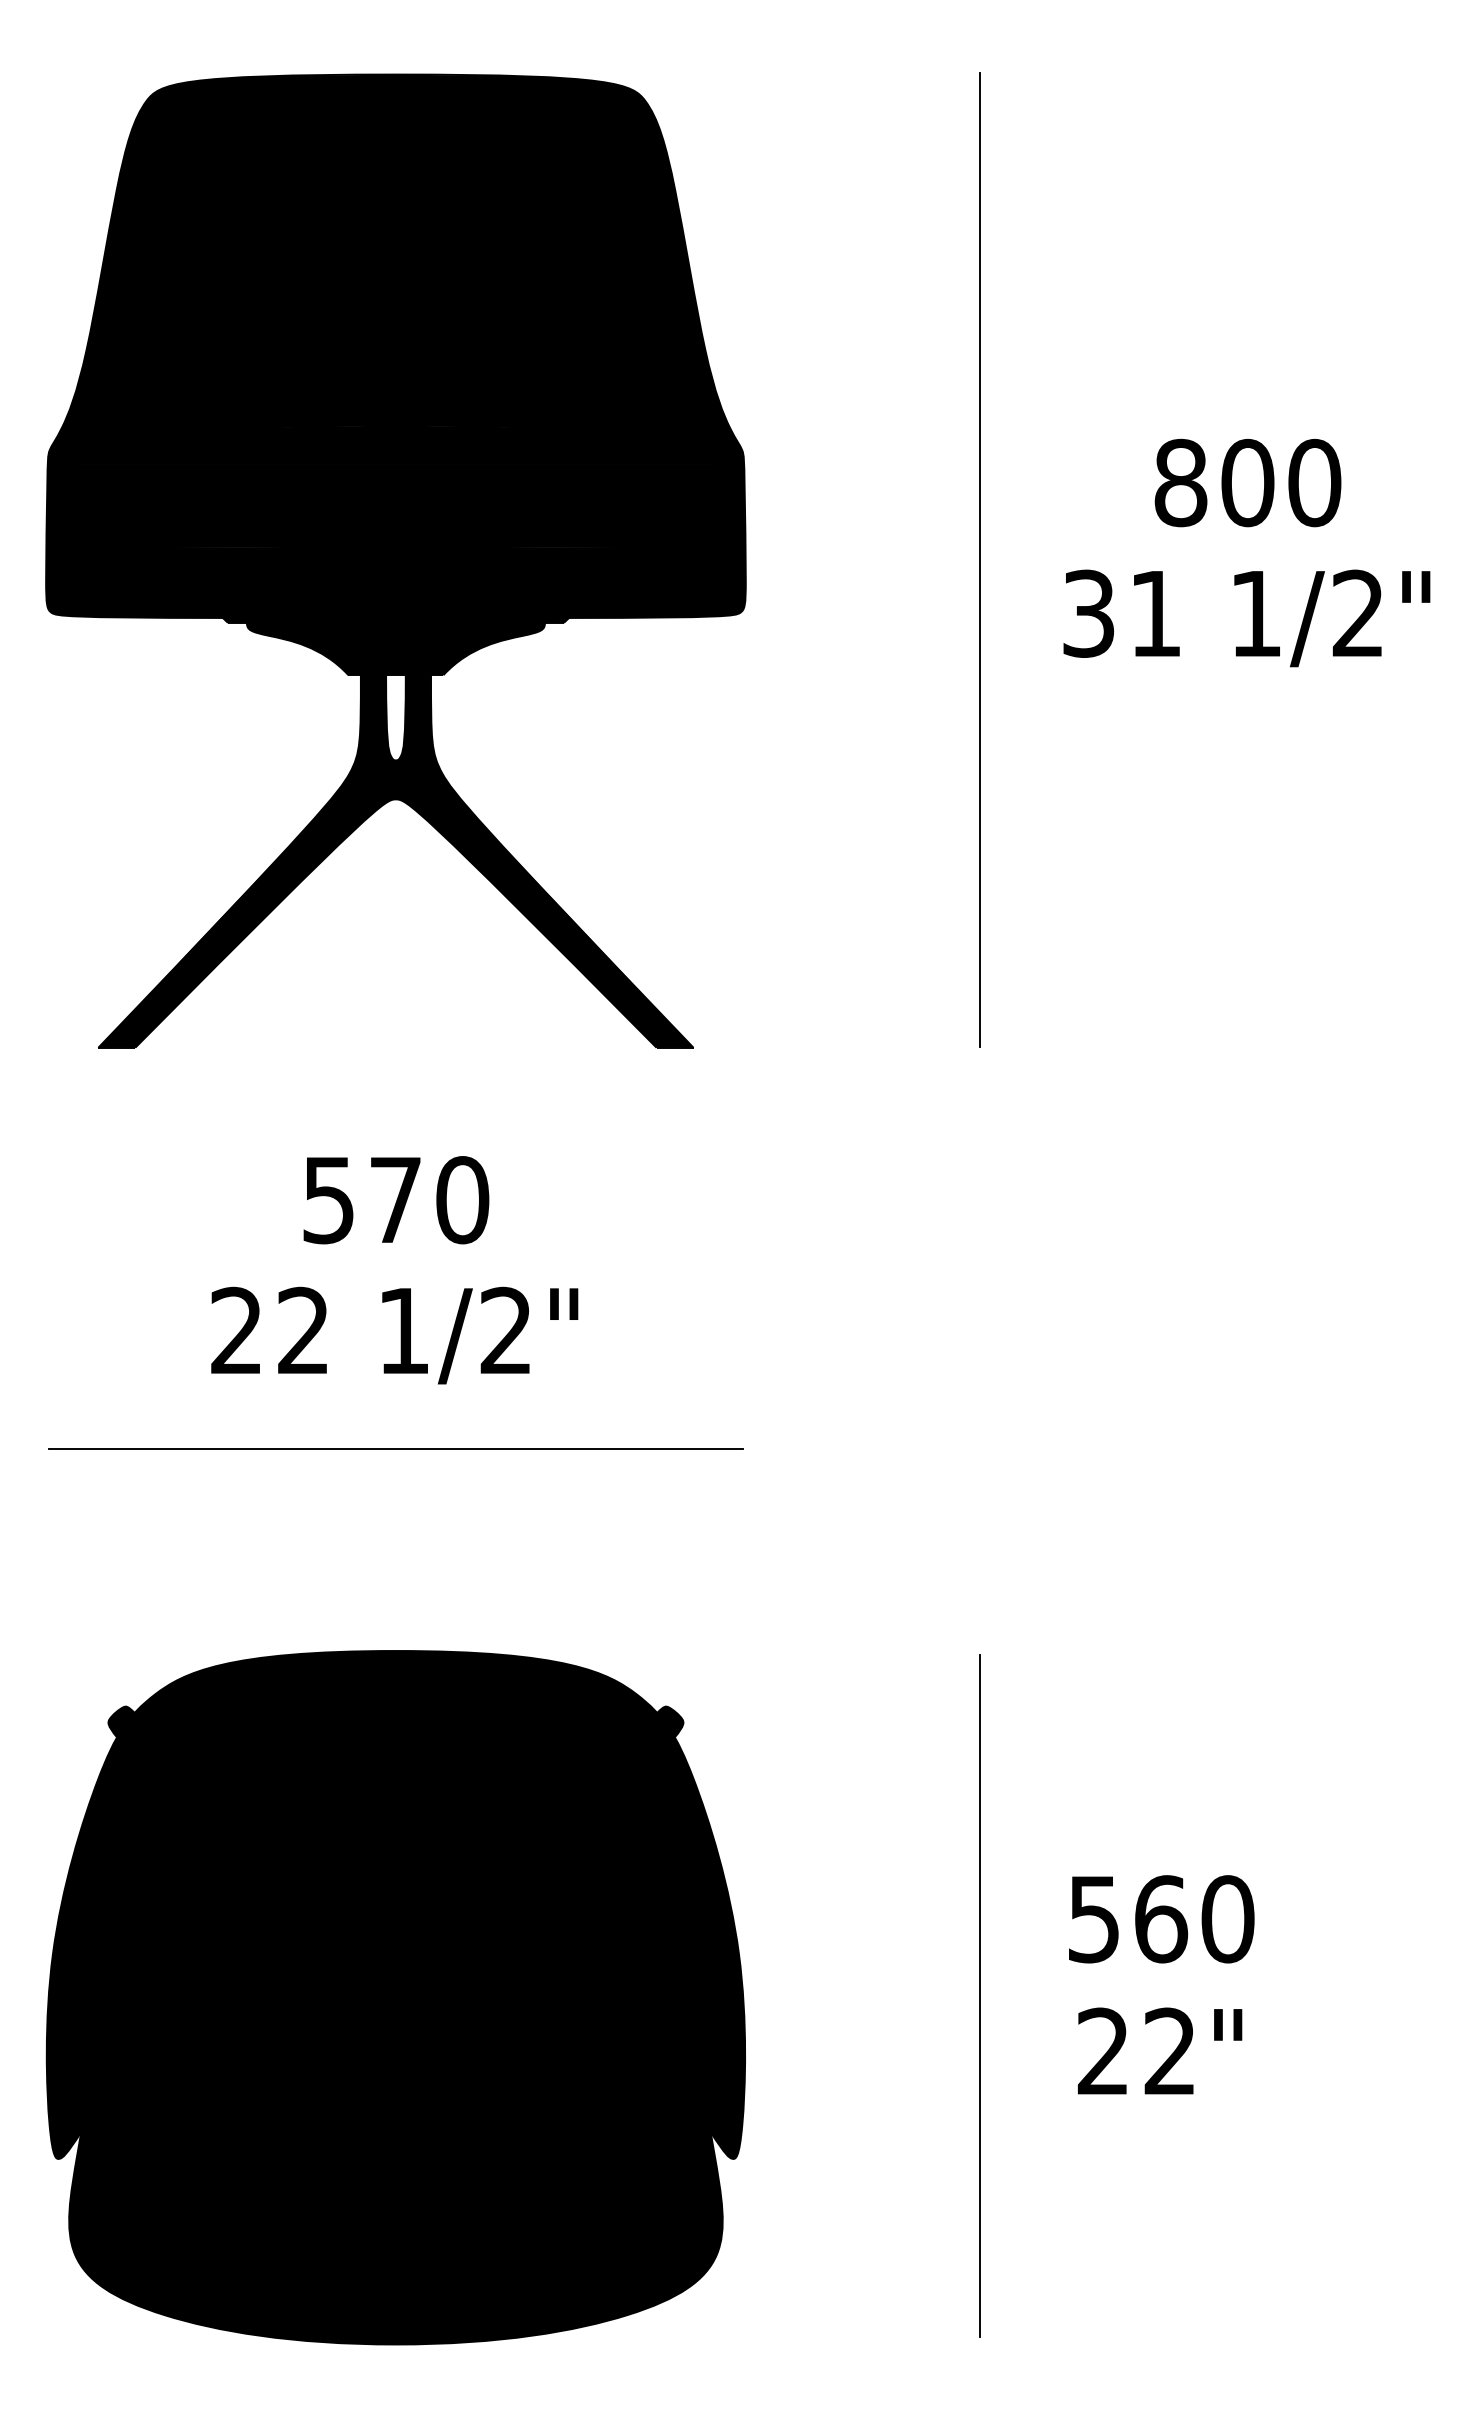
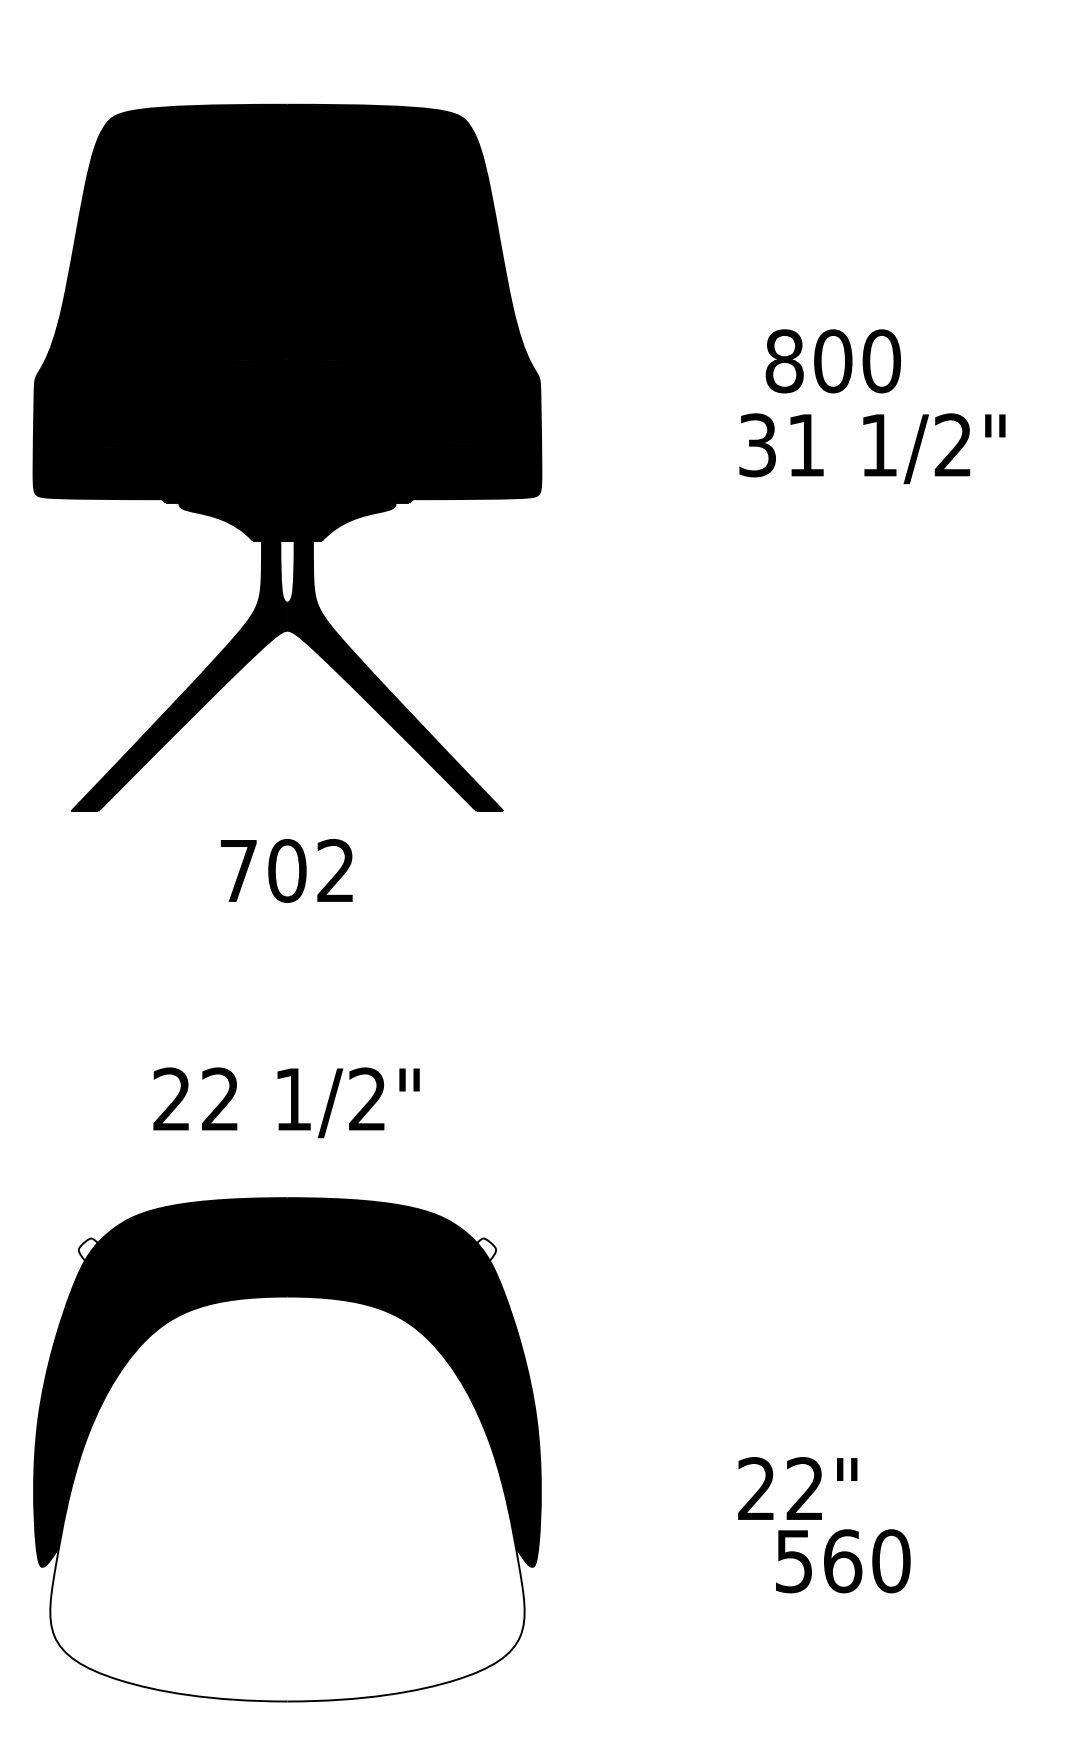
text: (1247, 482) -> (832, 360), moved
line: (980, 559) -> (711, 405), removed
part: (395, 560) -> (287, 457), moved
text: (1246, 618) -> (872, 448), moved
text: (396, 1200) -> (287, 871), 570 -> 702
text: (394, 1335) -> (286, 1102), moved
line: (395, 1449) -> (287, 1051), removed
fill: (121, 1721) -> (88, 1249), removed
fill: (670, 1721) -> (486, 1249), removed
text: (1161, 1919) -> (843, 1561), moved
line: (980, 1995) -> (711, 1448), removed
text: (1160, 2050) -> (798, 1488), moved
fill: (395, 2065) -> (287, 1499), removed

